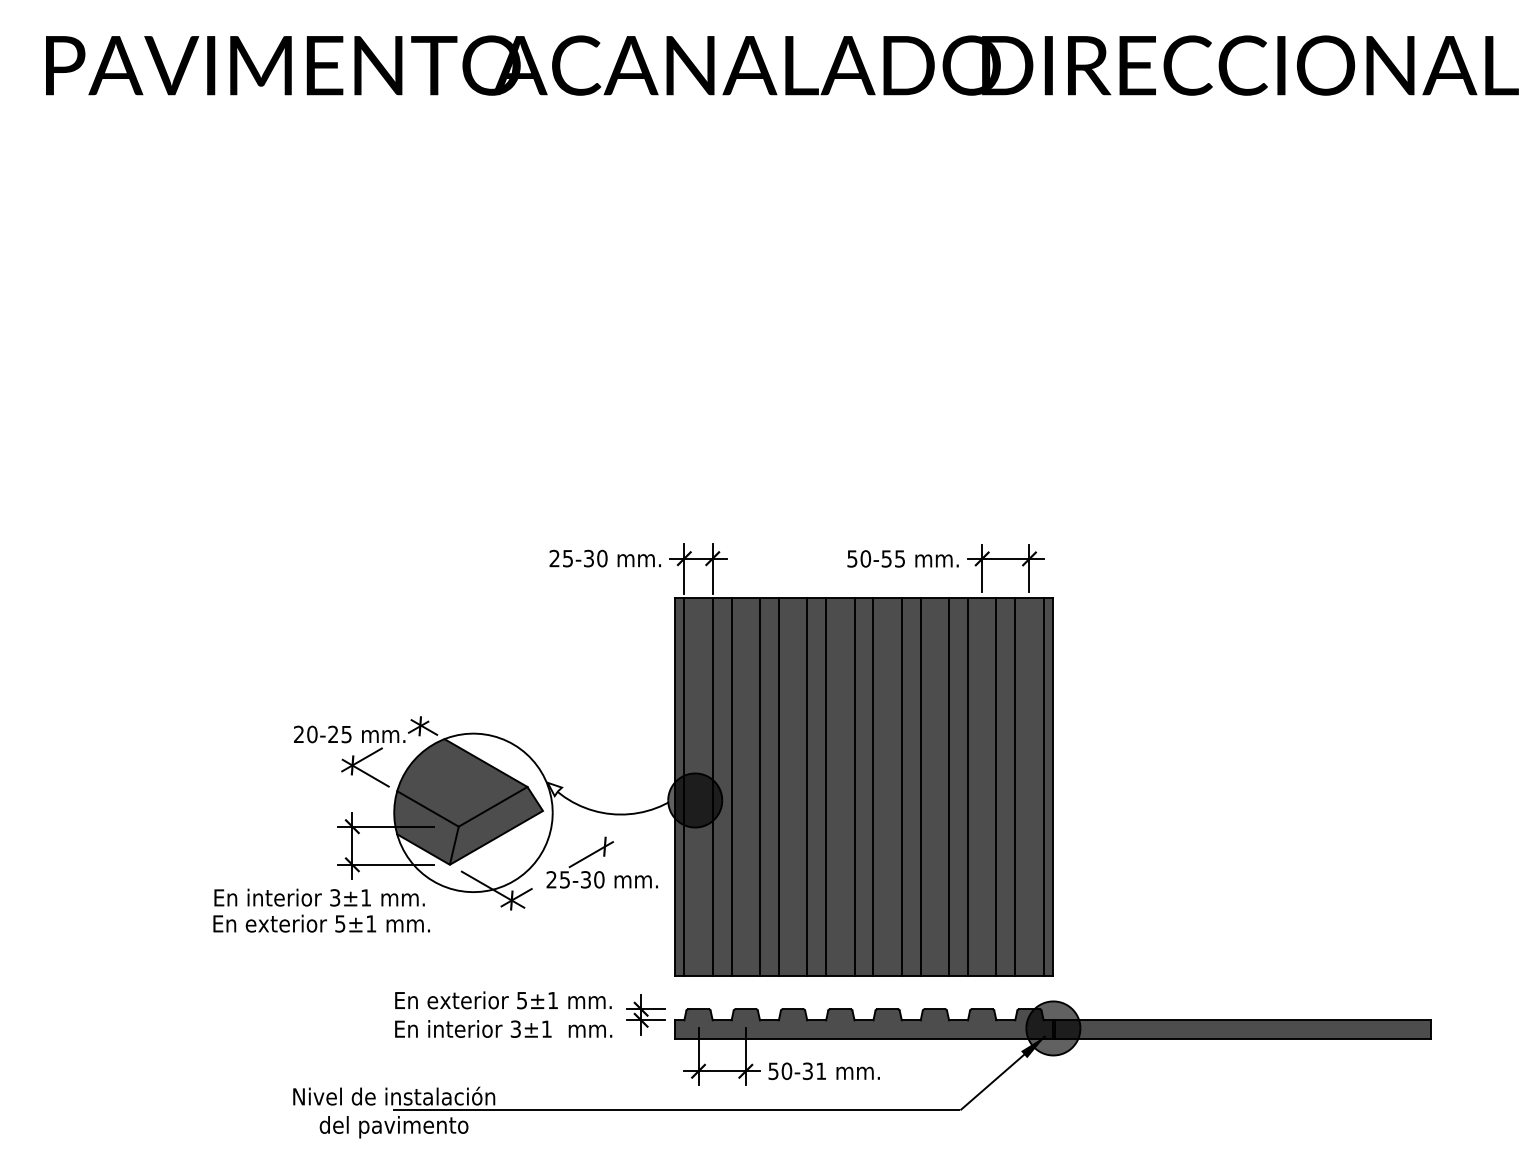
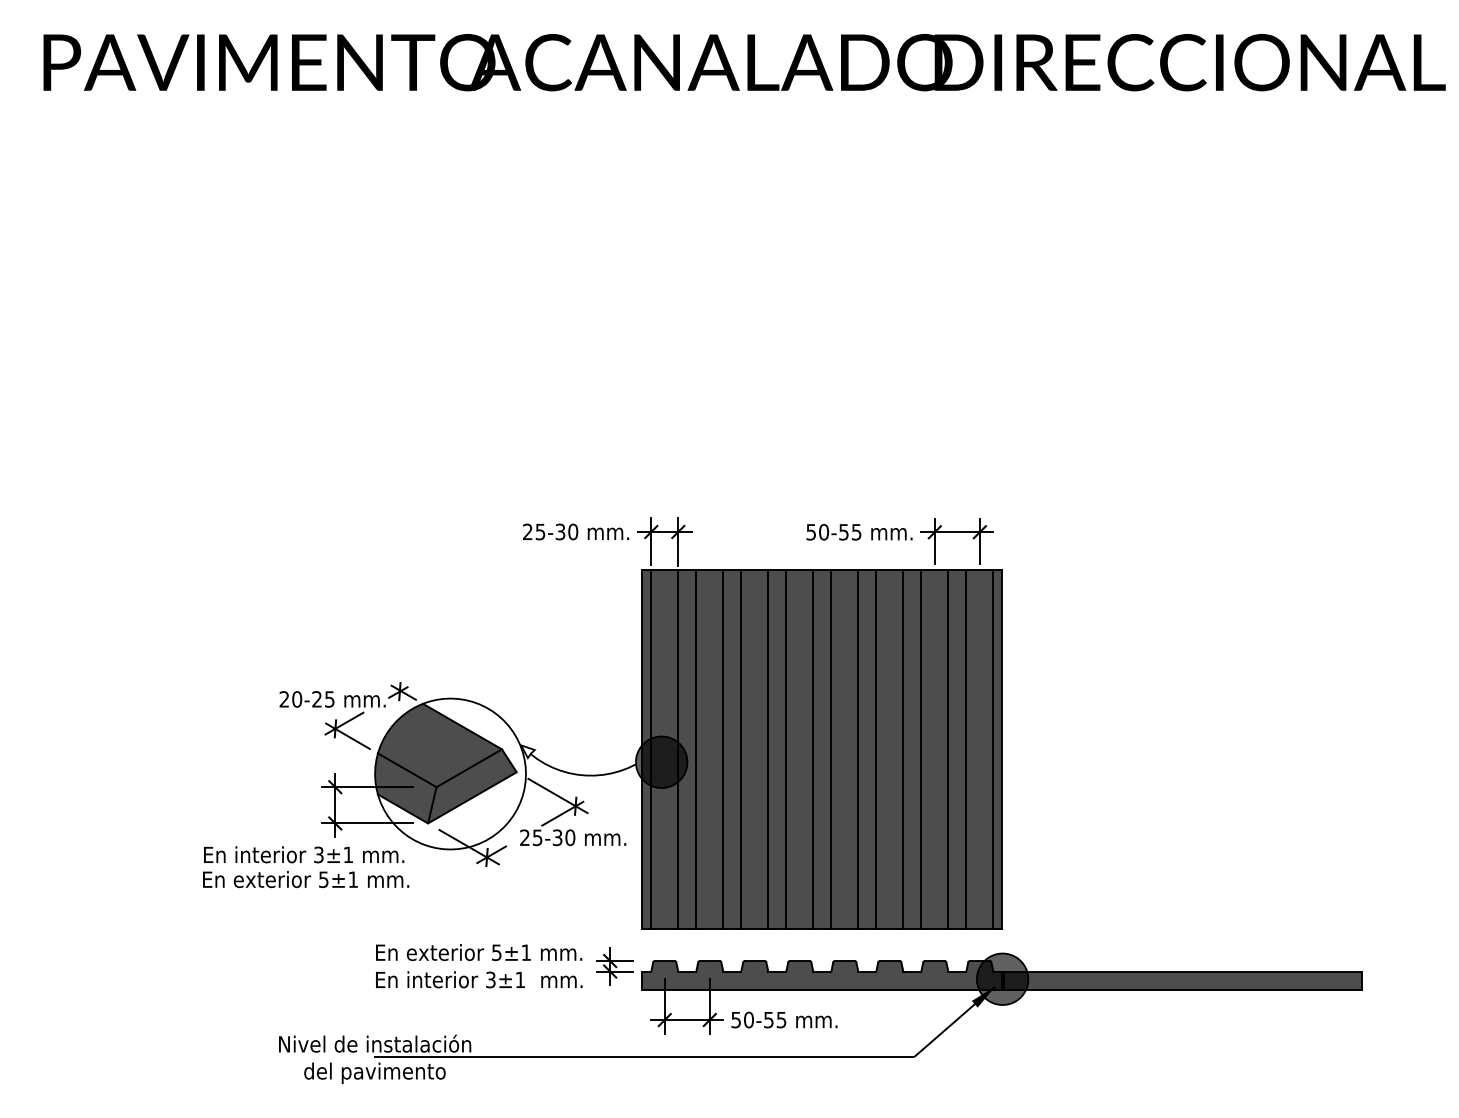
line: (586, 835) -> (558, 795), added
text: (814, 1071) -> (775, 1020), 50-31 -> 50-55

